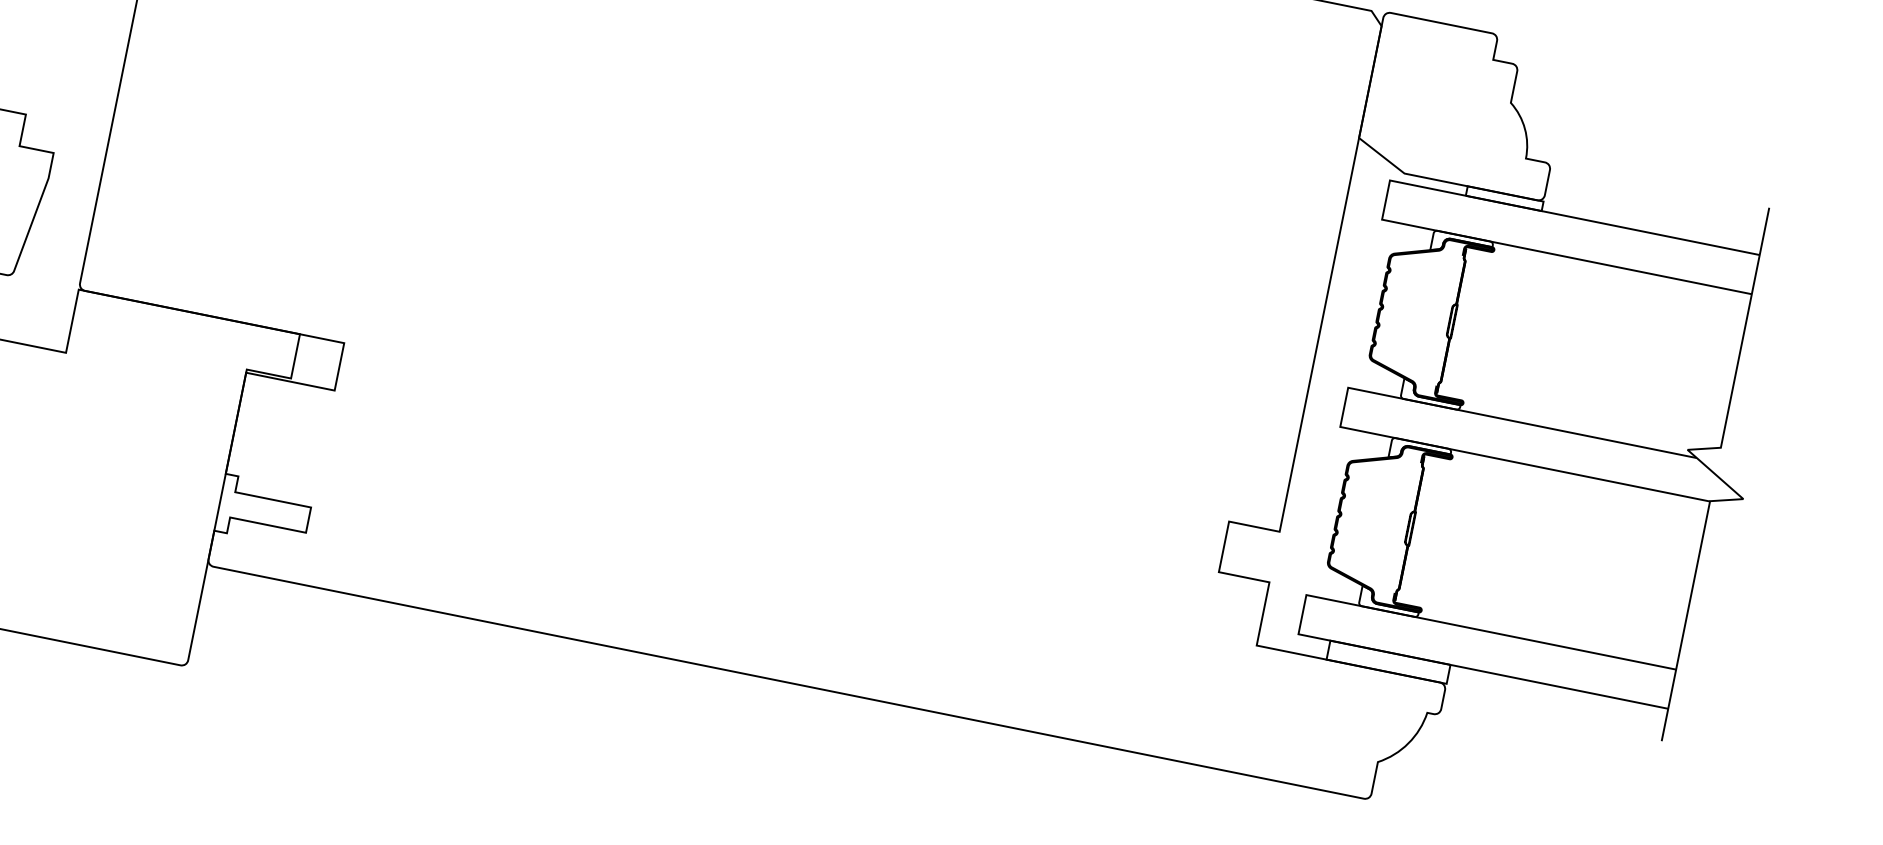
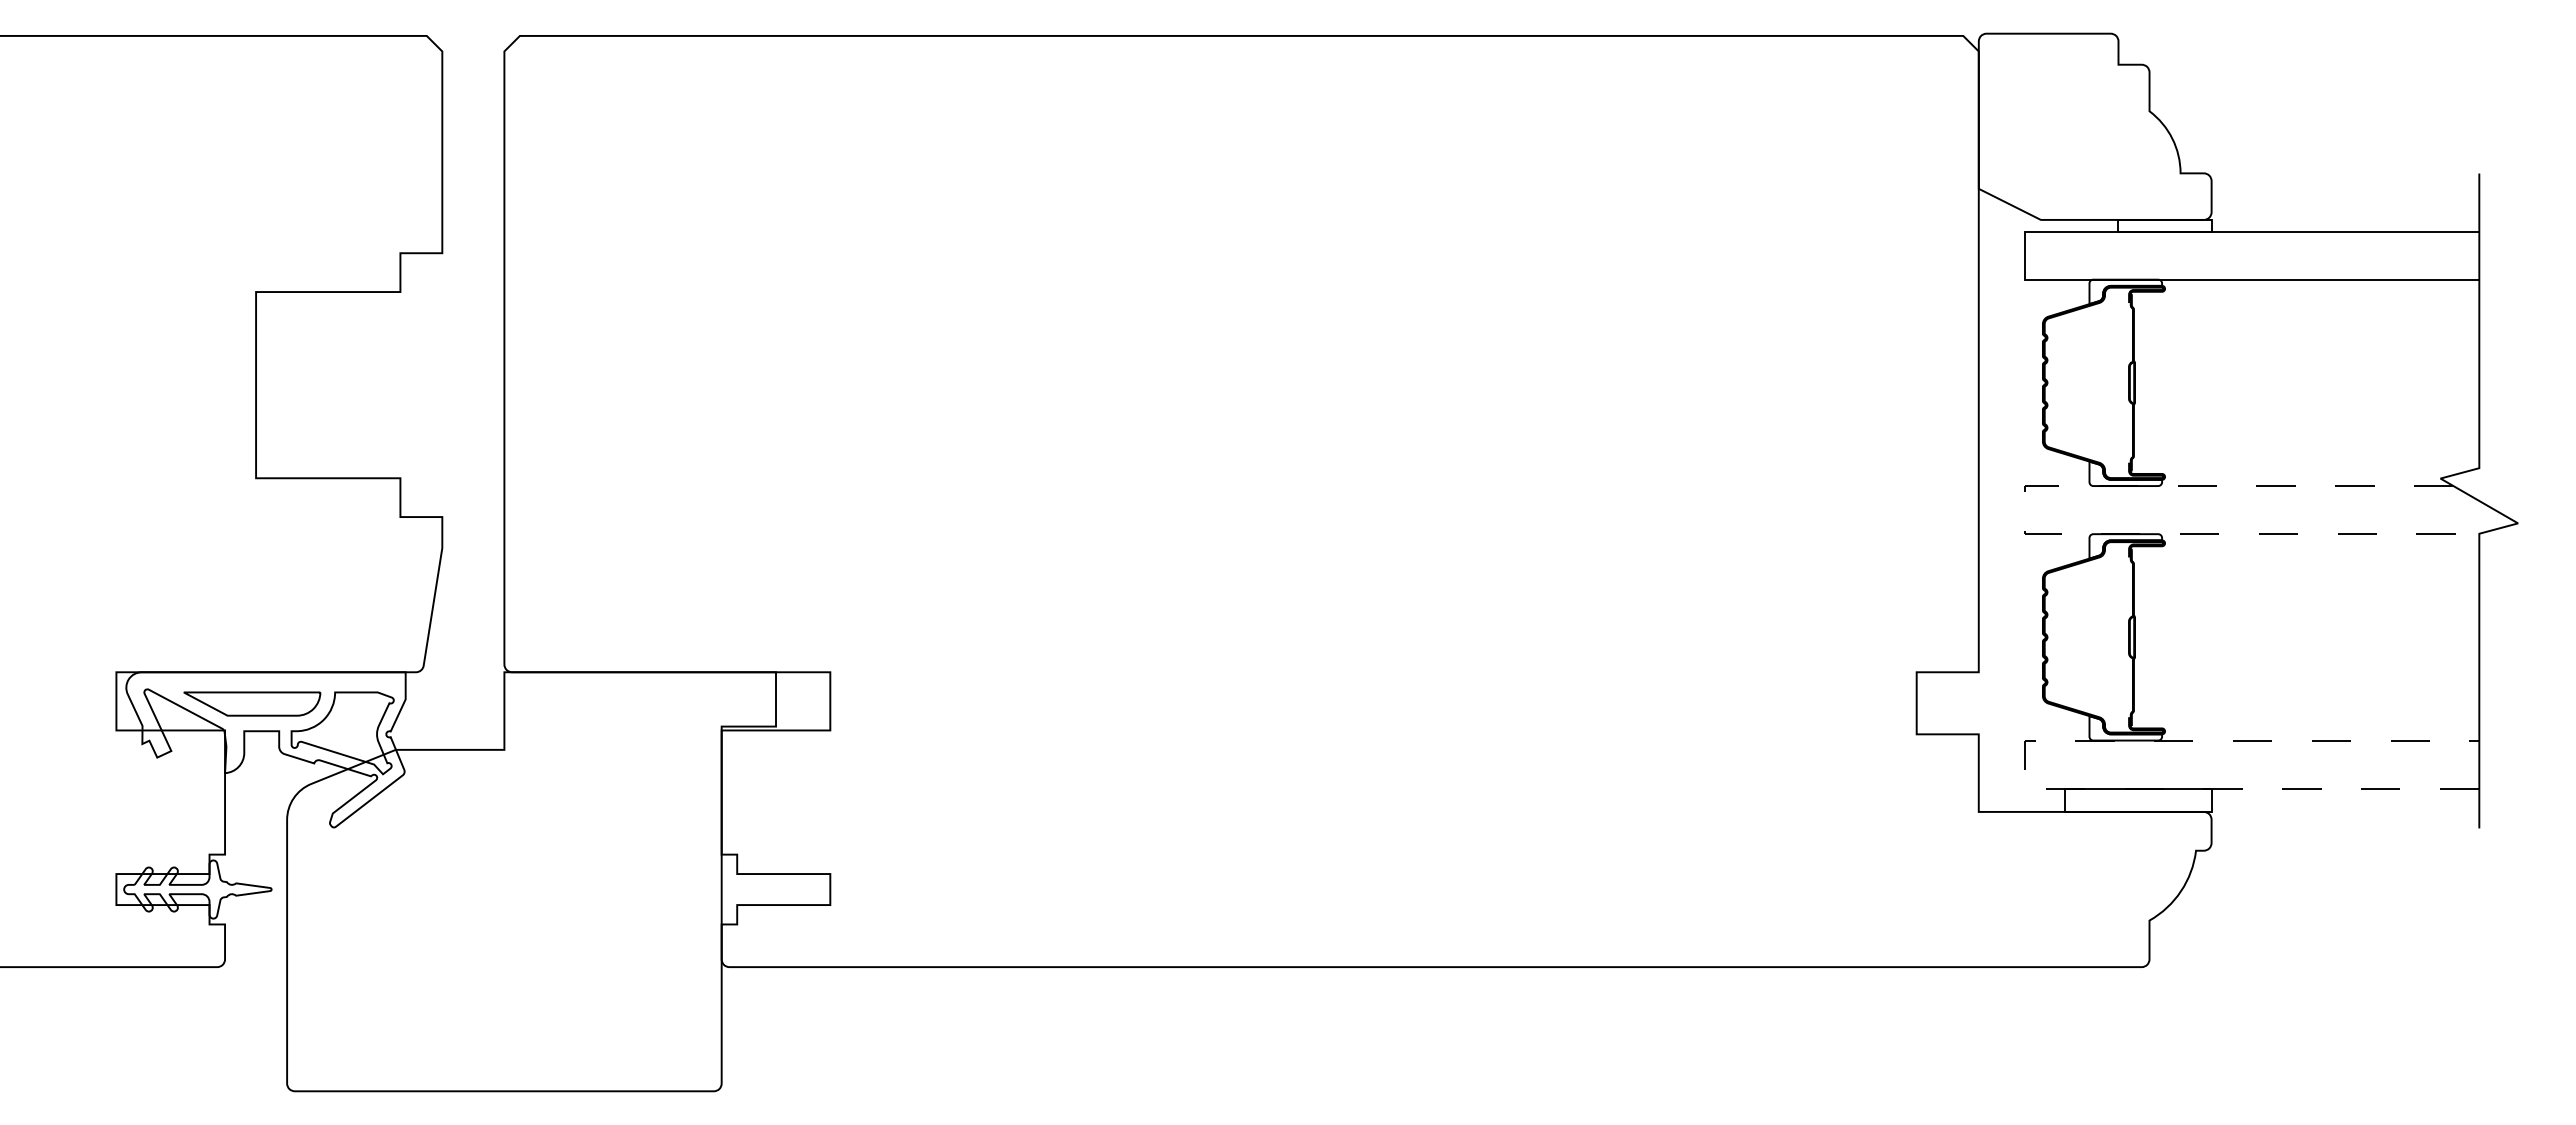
line: (1342, 417) -> (2025, 522), solid -> dashed
line: (1302, 614) -> (2025, 764), solid -> dashed

